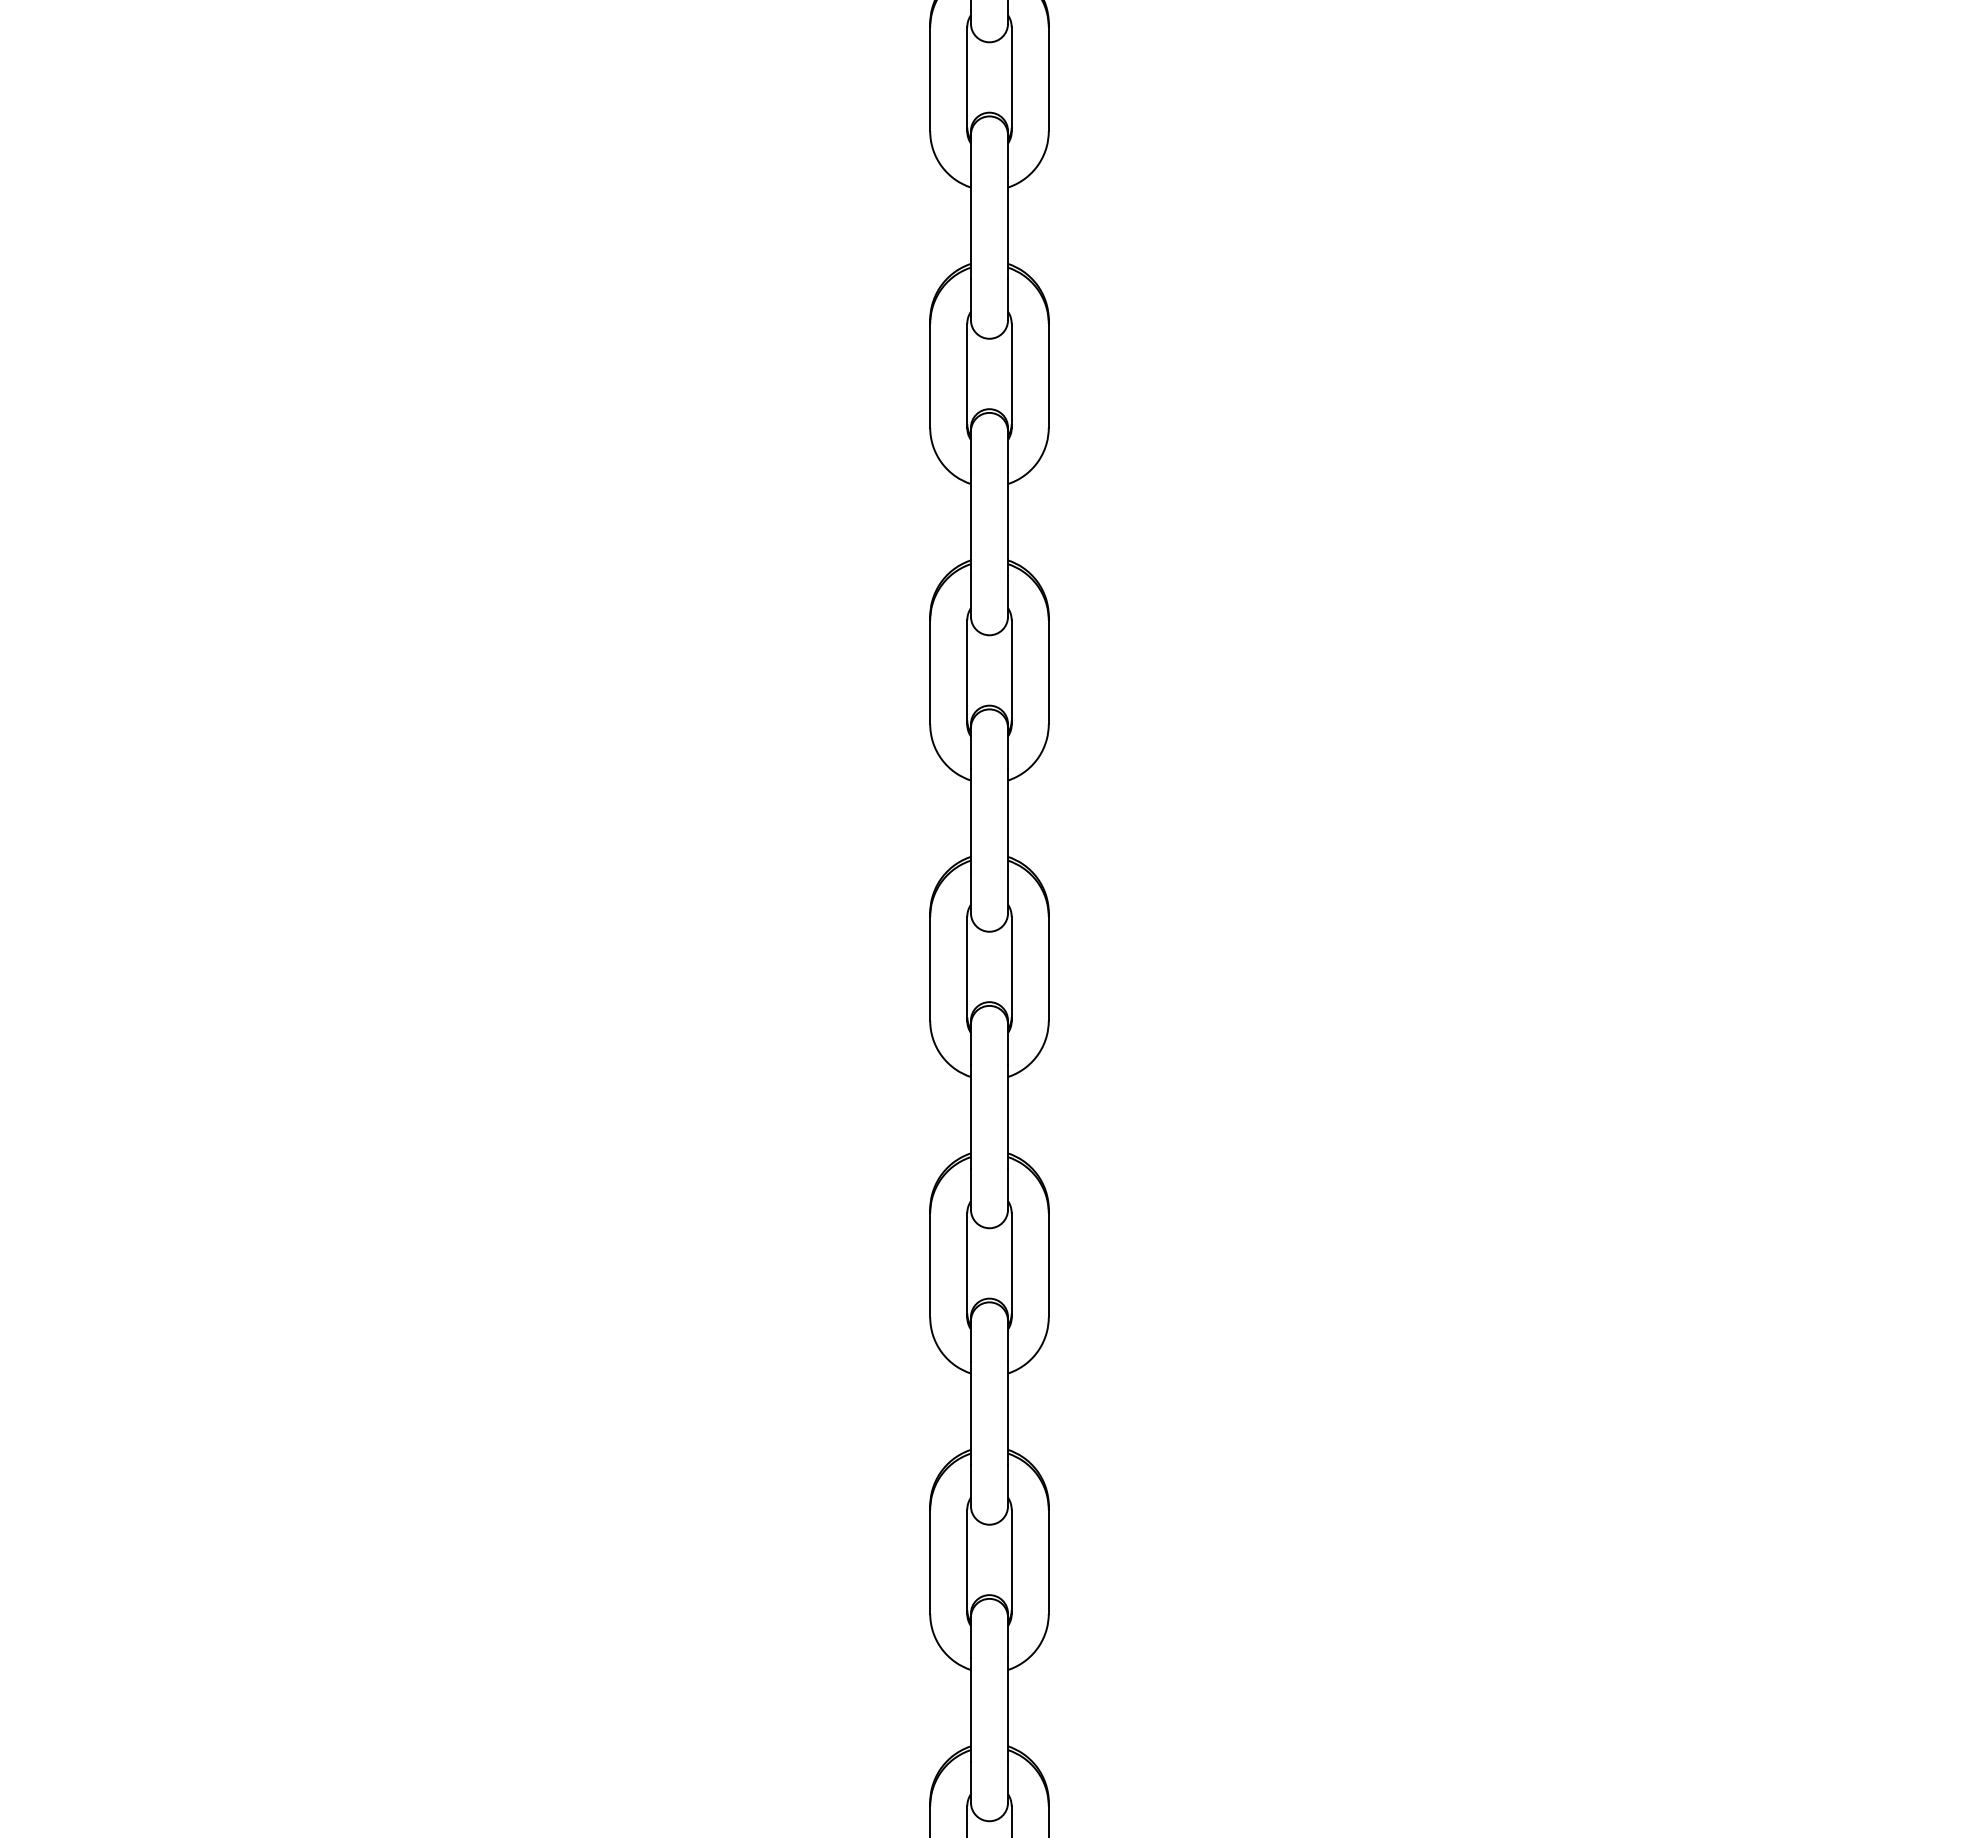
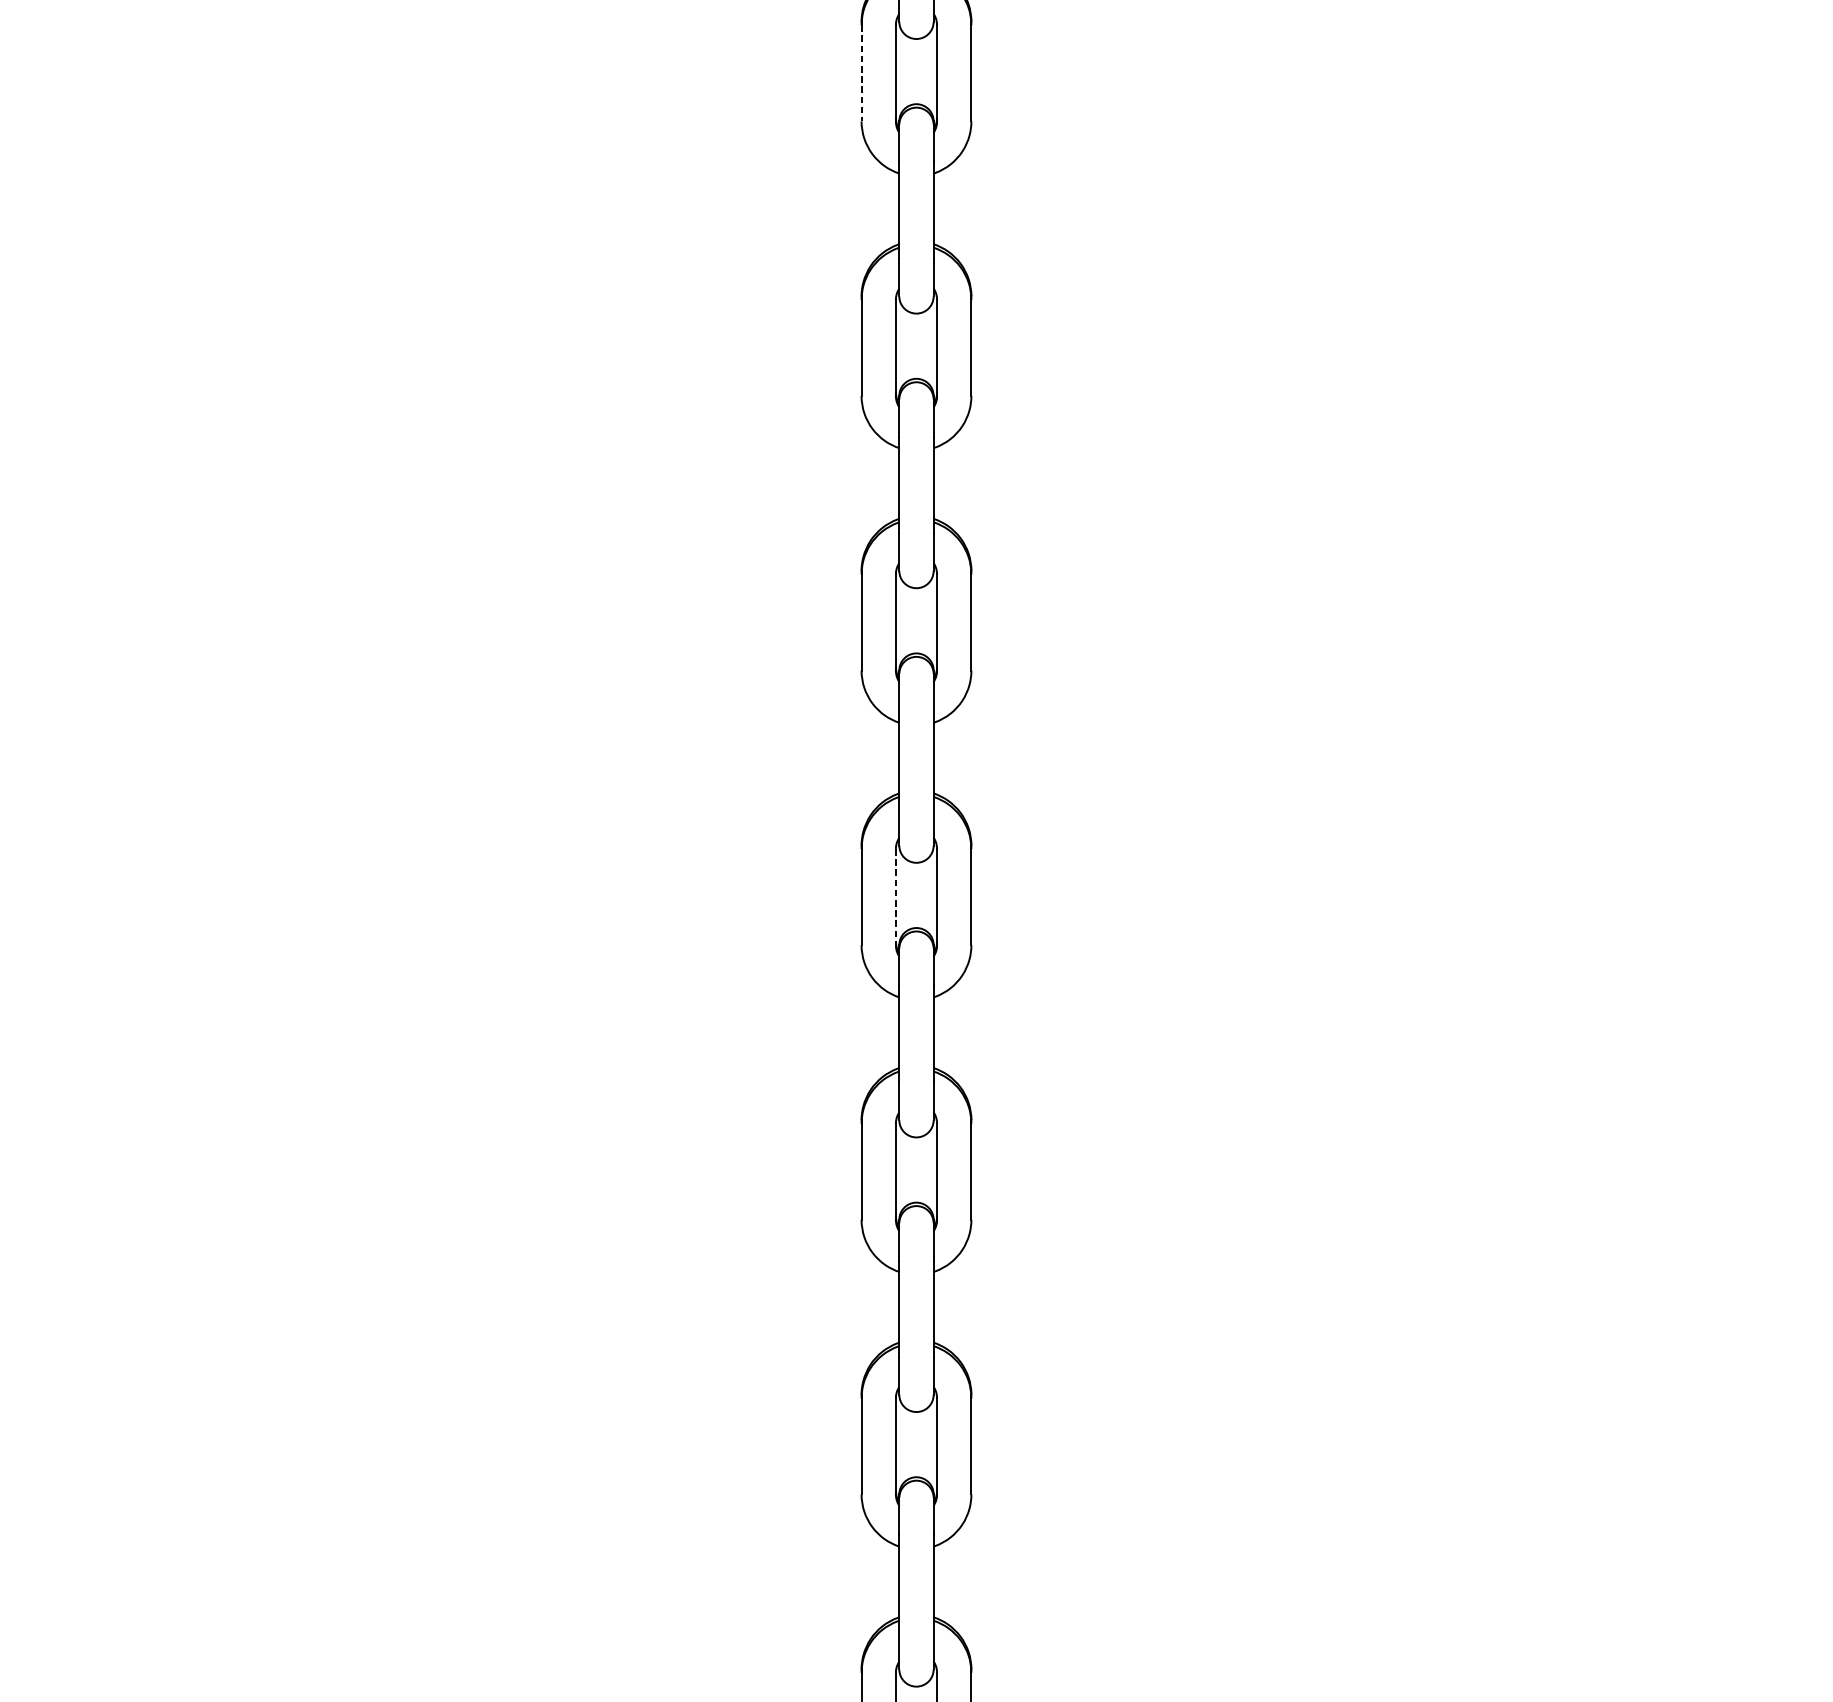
line: (930, 79) -> (861, 73), solid -> dashed
line: (967, 968) -> (896, 896), solid -> dashed

